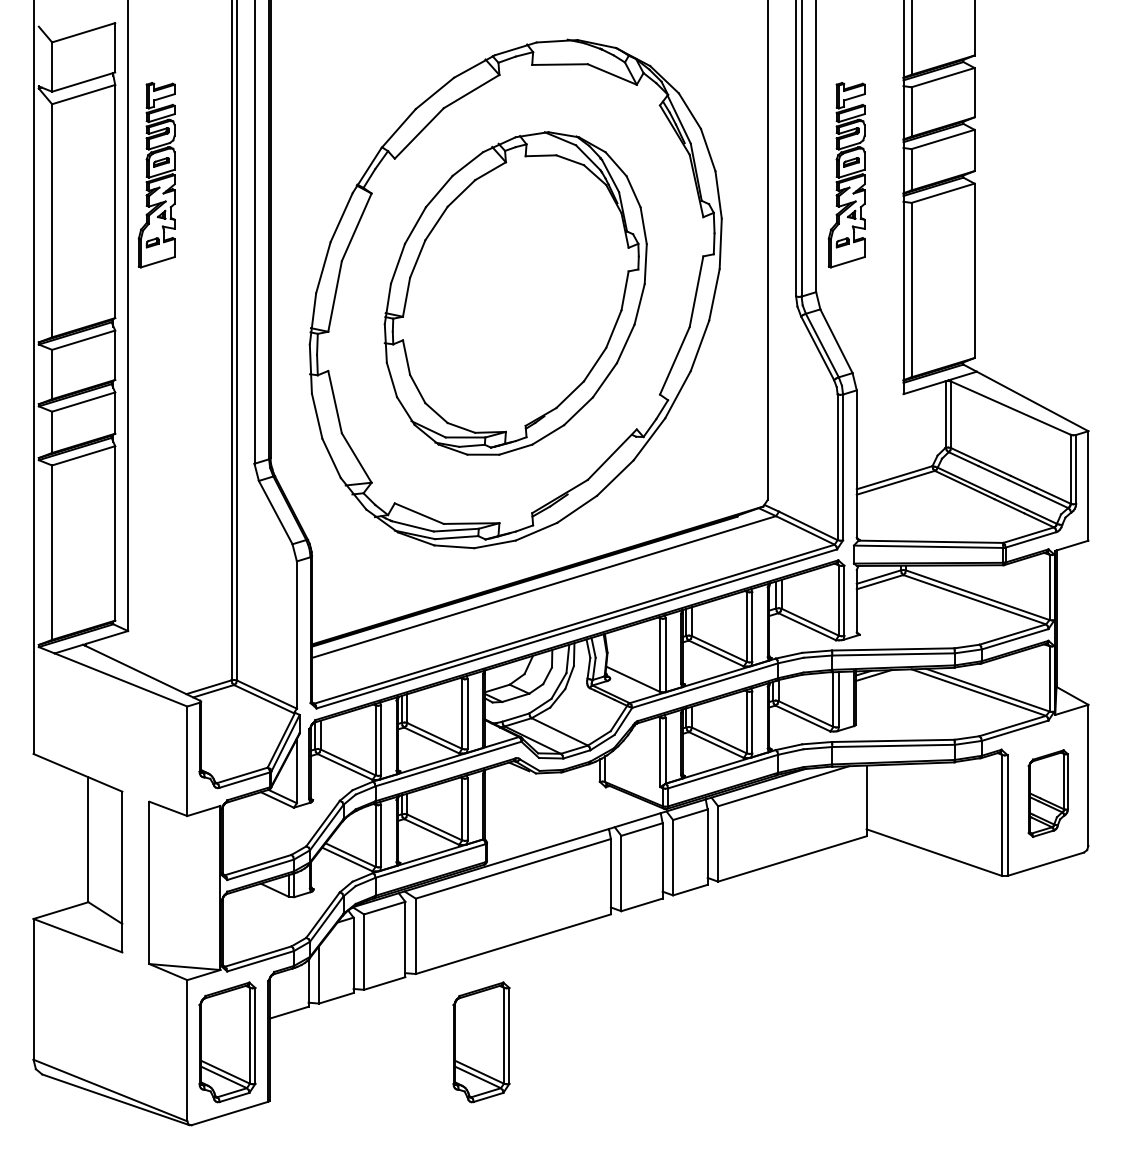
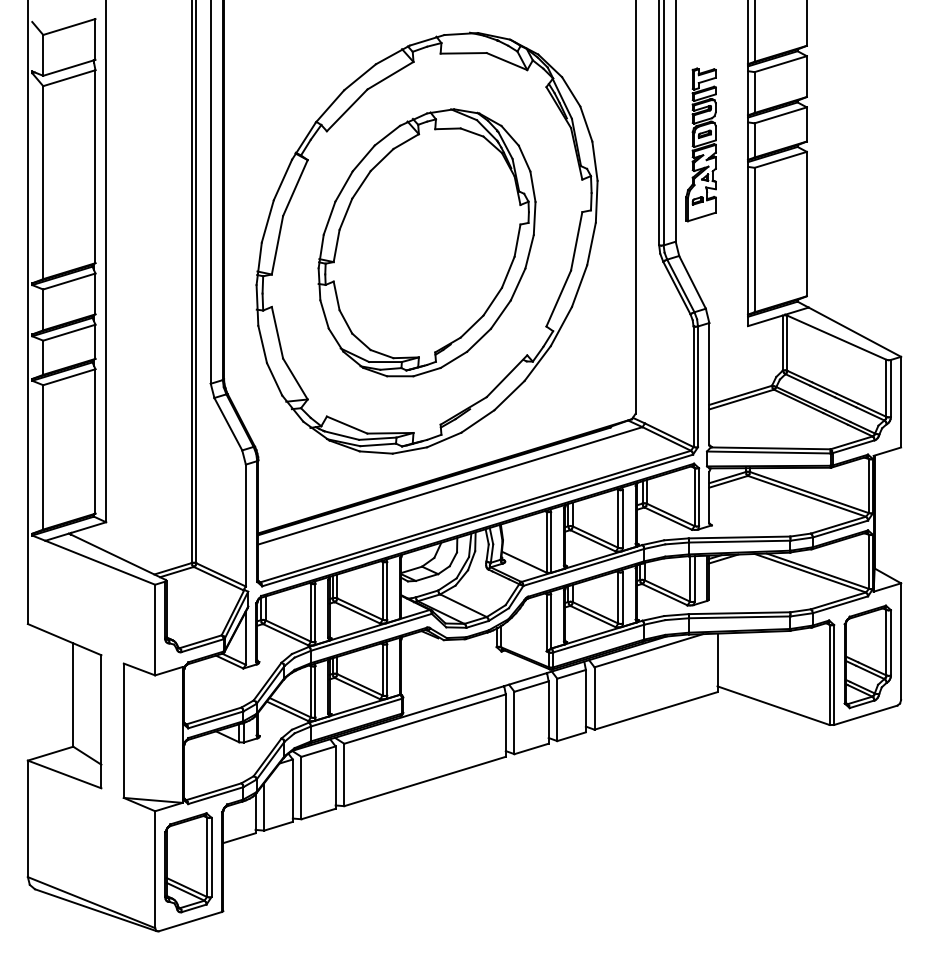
part: (156, 175) -> (129, 145), removed
part: (1048, 793) -> (868, 656), size x1.43
part: (481, 1042) -> (398, 862), removed

